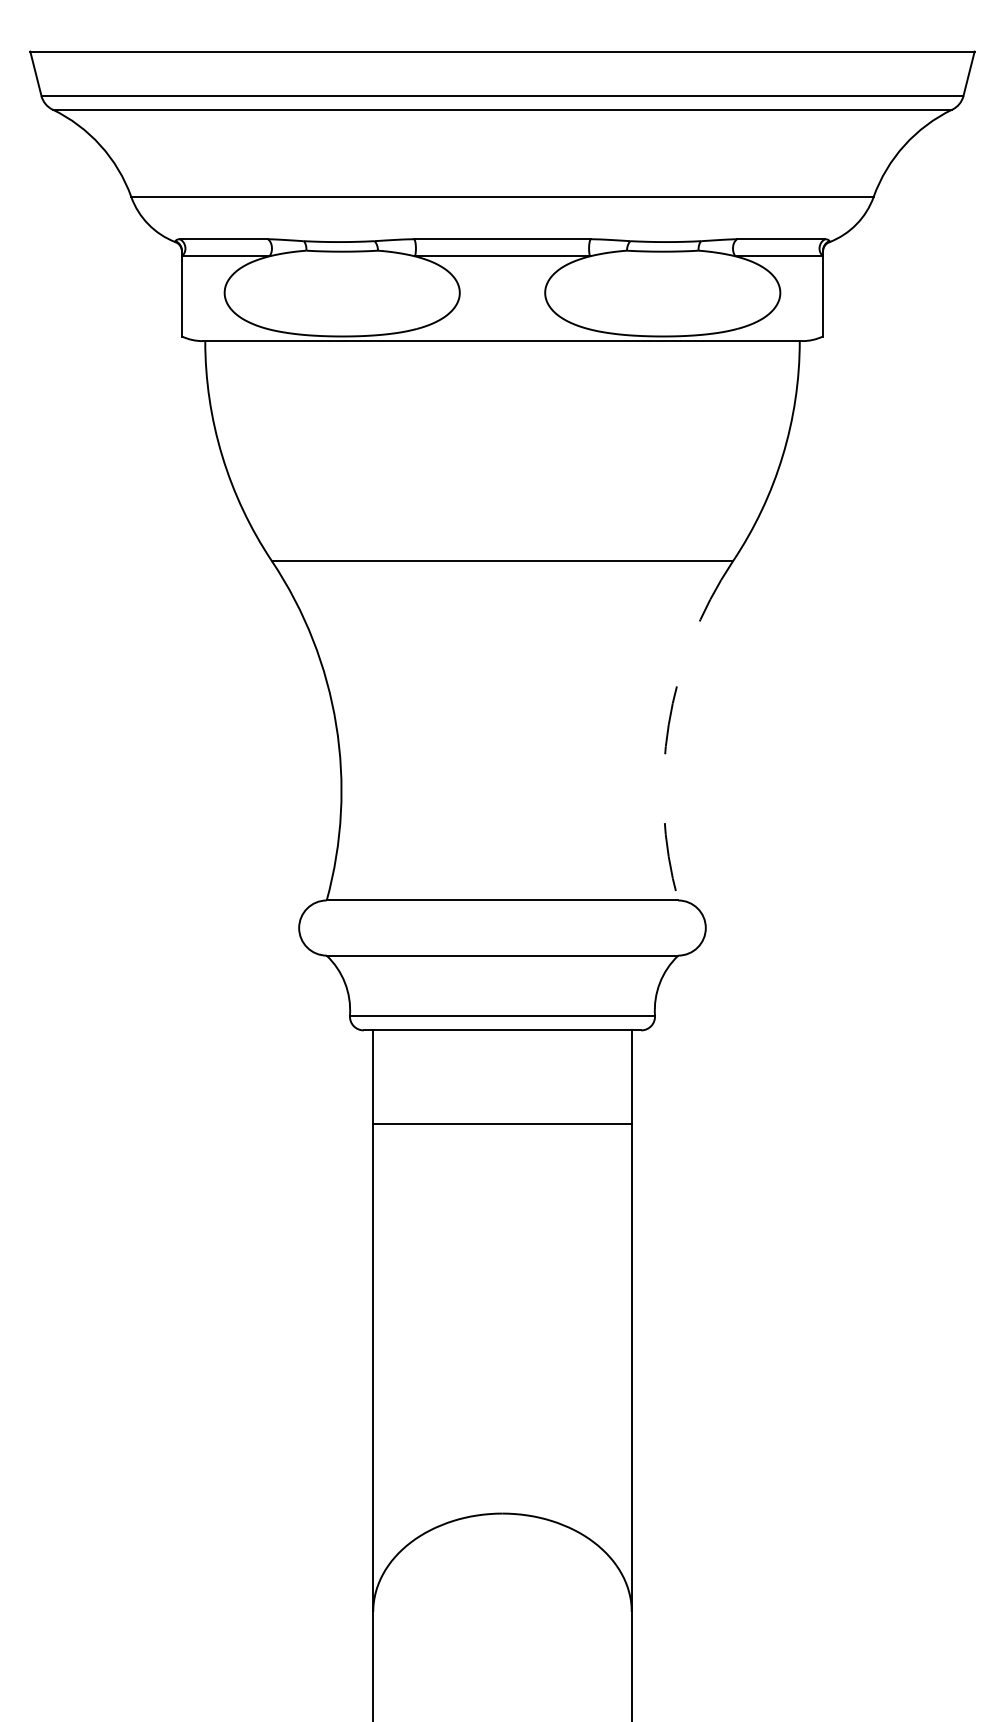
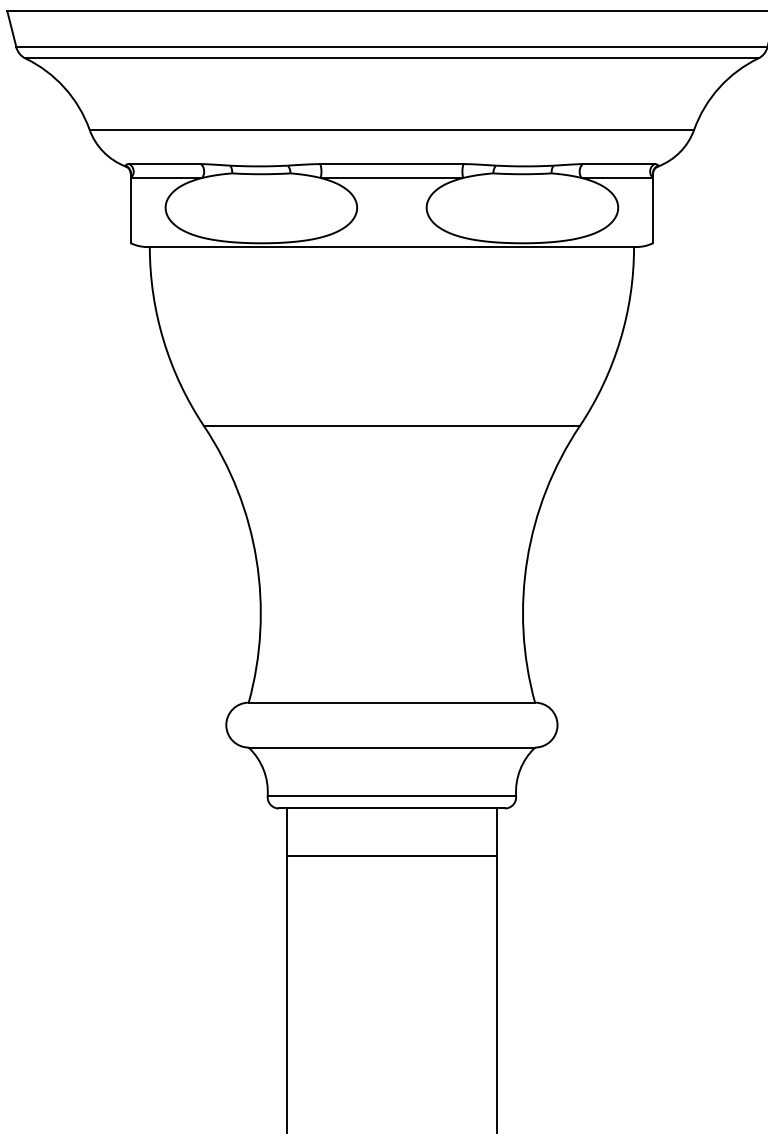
arc: (668, 724) -> (527, 559), dashed -> solid
line: (502, 1124) -> (391, 855), moved

